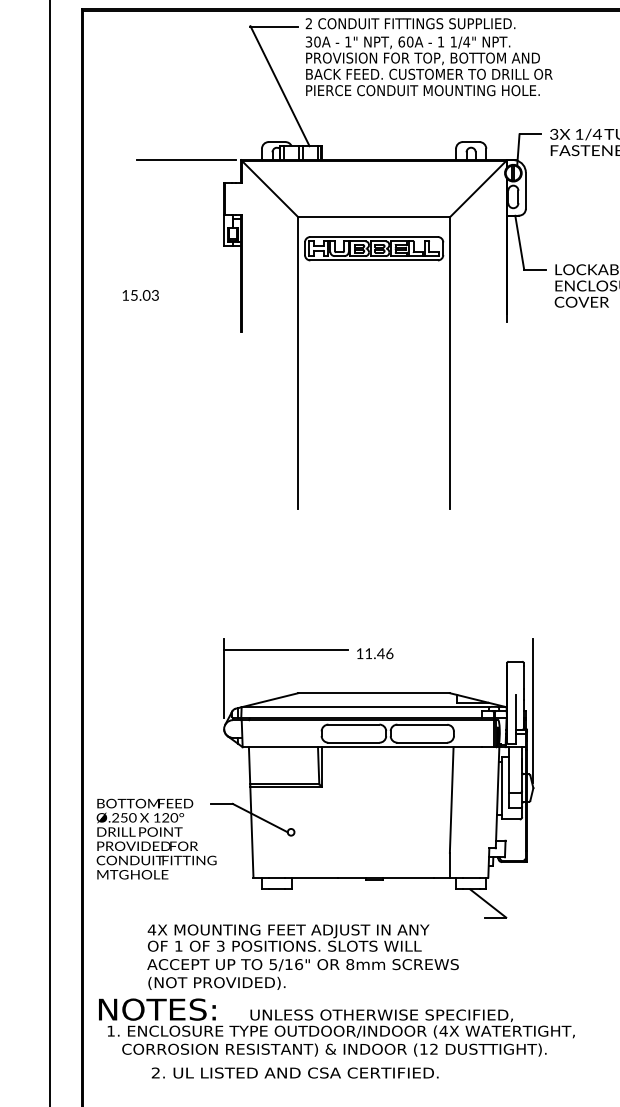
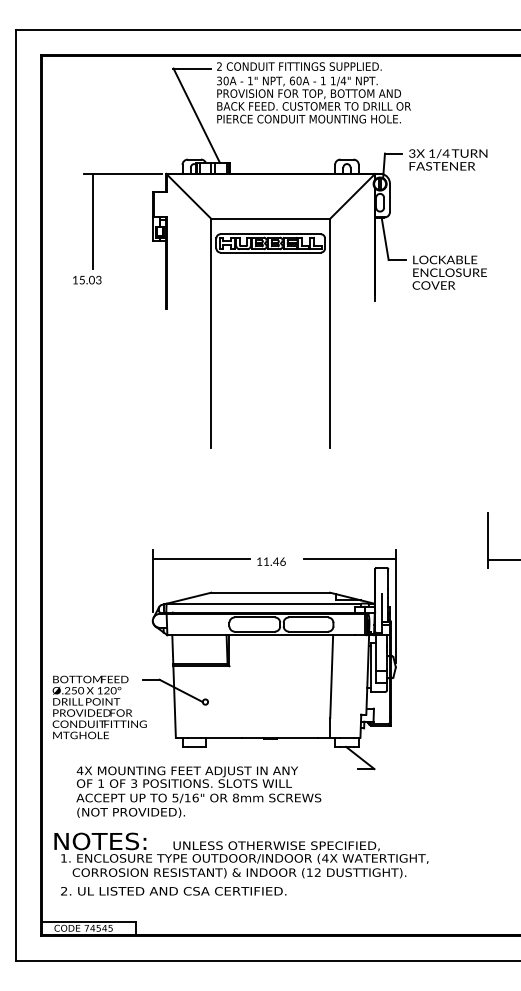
line: (147, 219) -> (92, 220), added
line: (474, 649) -> (349, 558), added
text: (302, 956) -> (198, 791), moved
text: (294, 1073) -> (173, 891), moved

